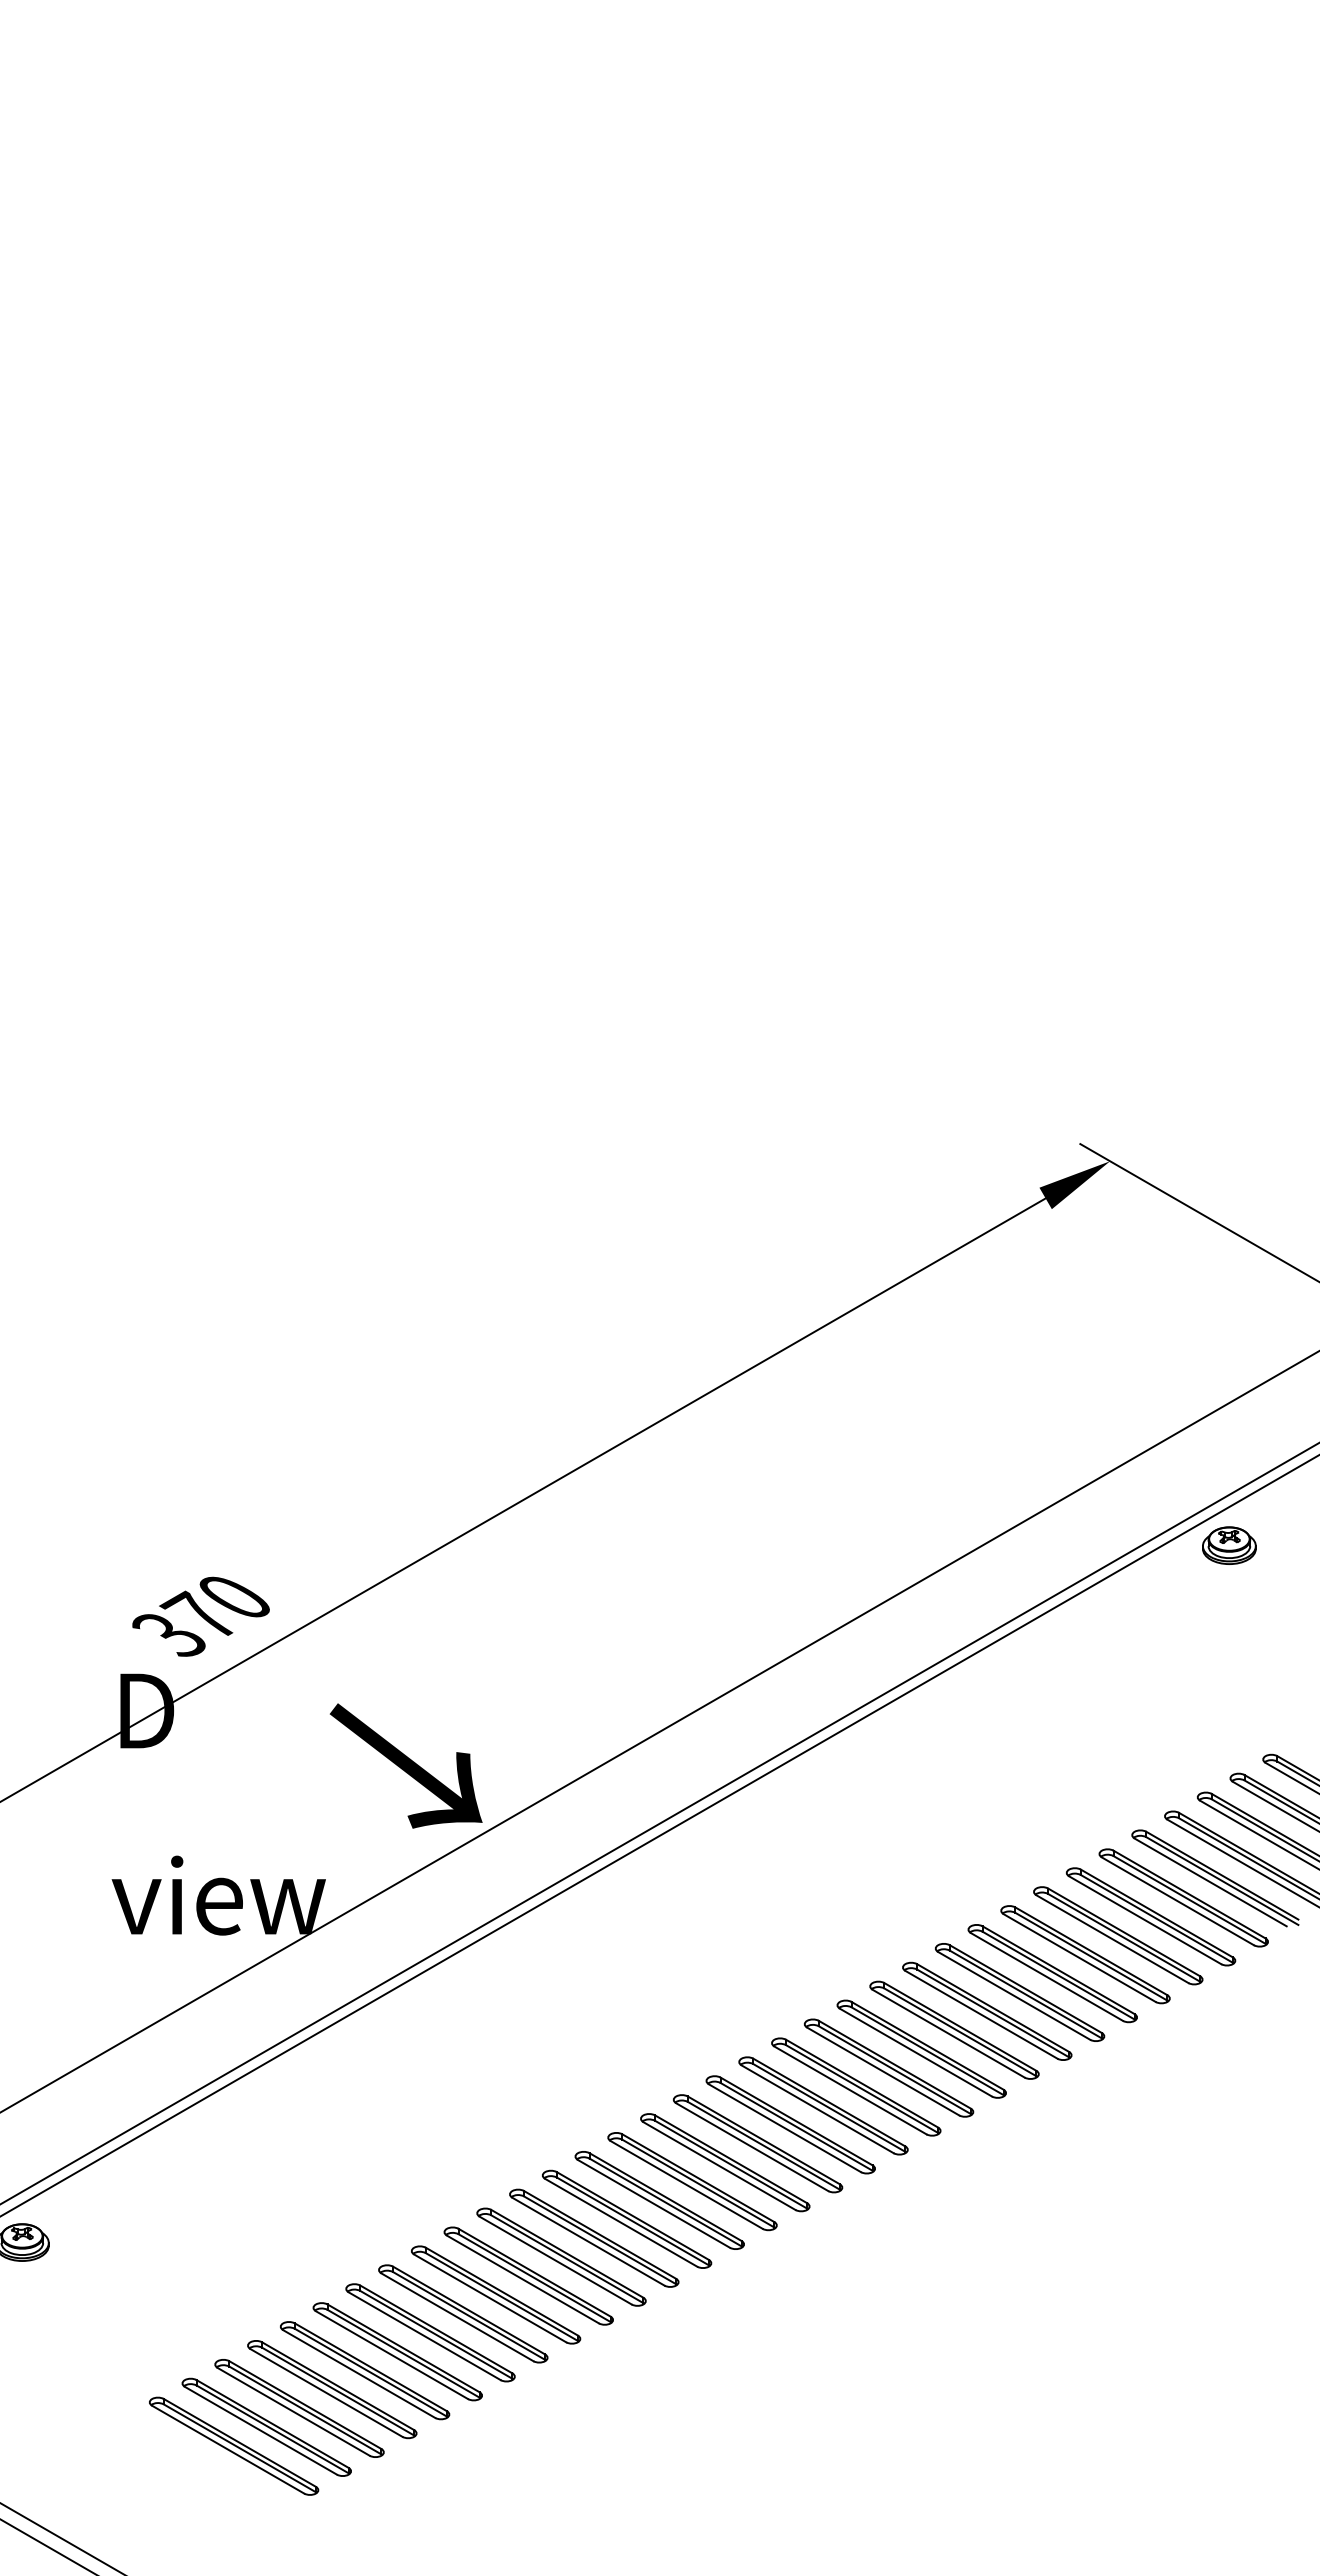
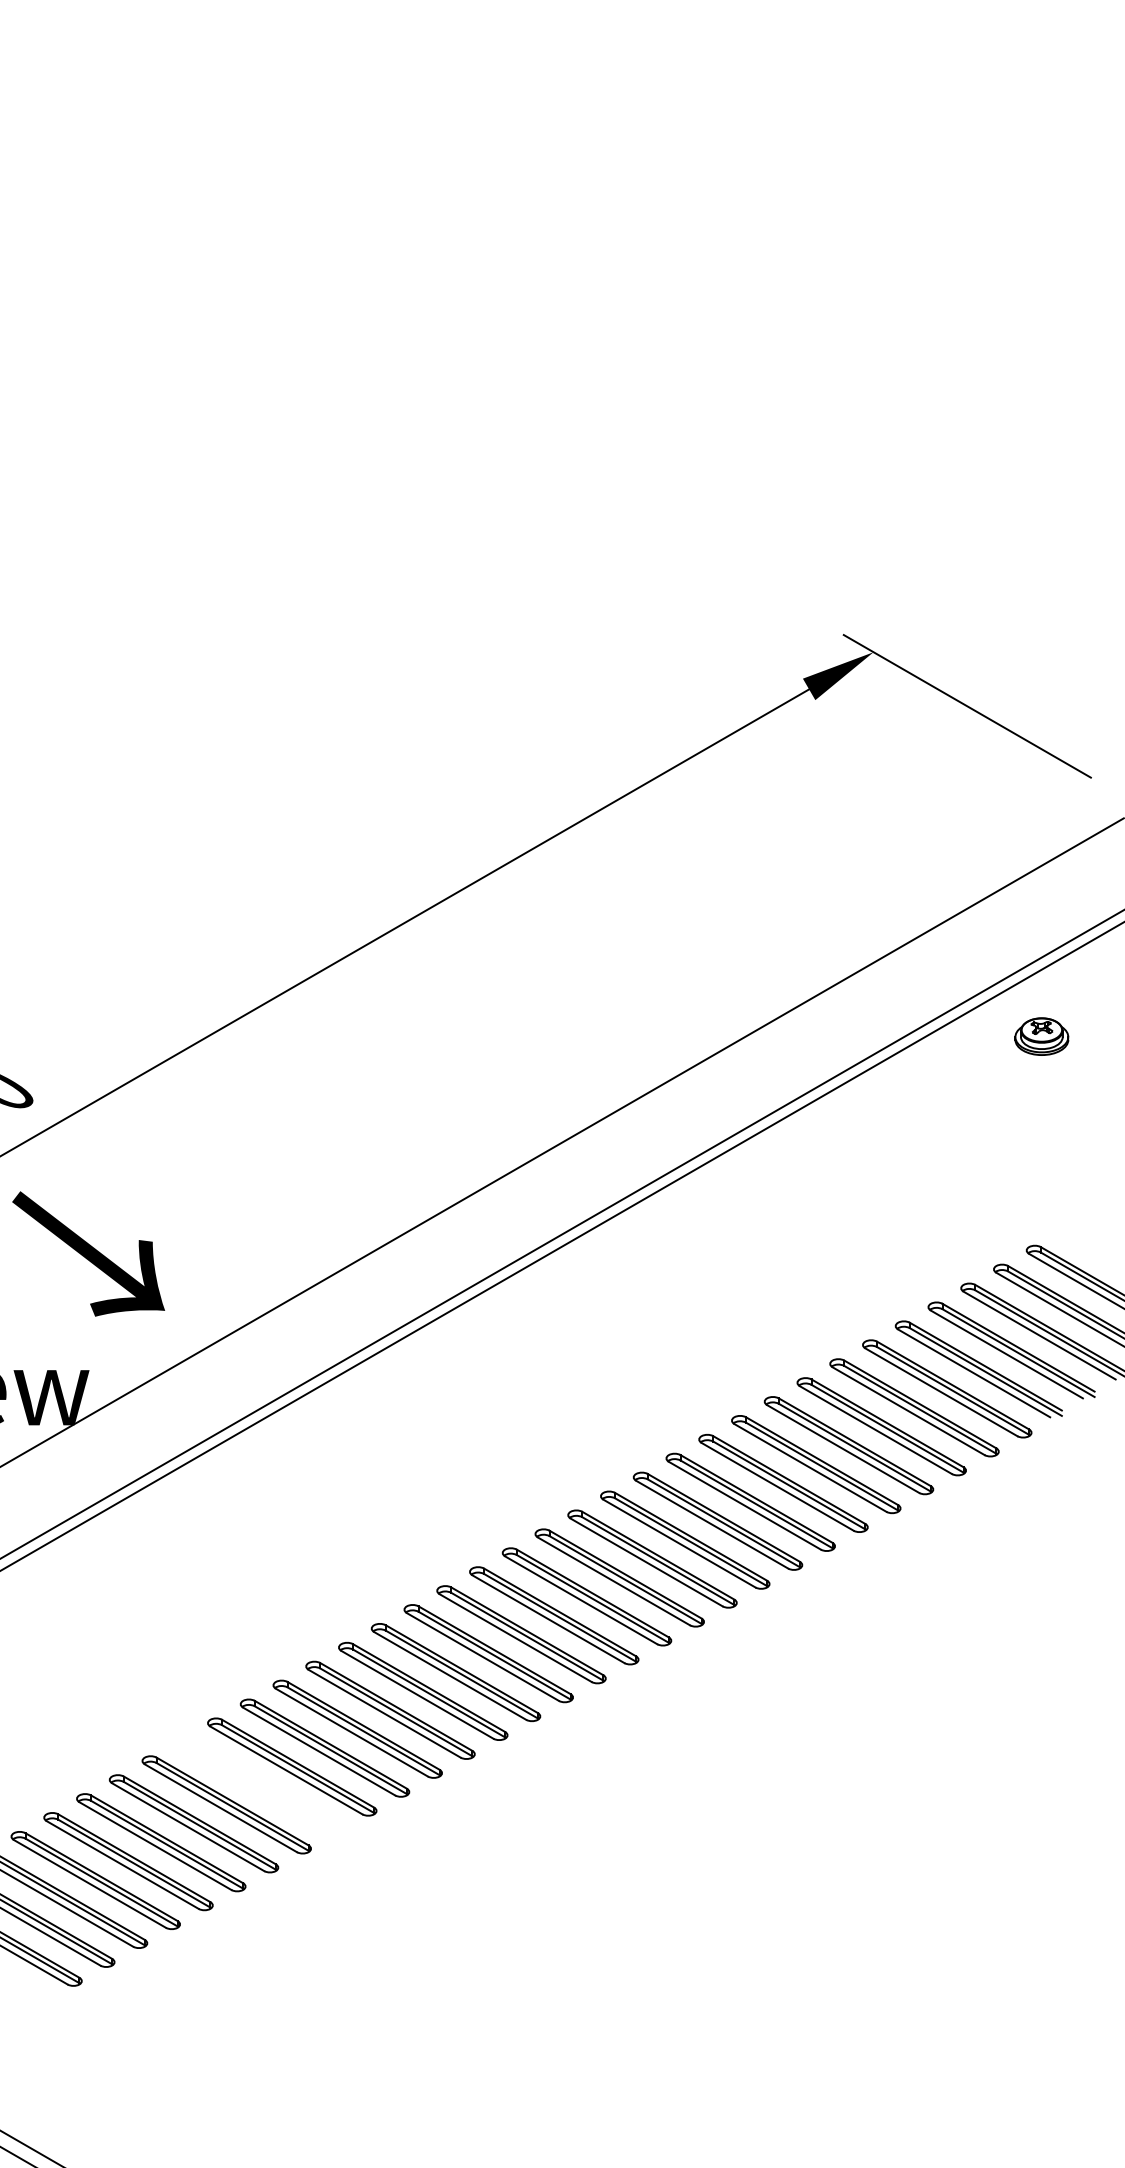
part: (1229, 1545) -> (1041, 1036), moved
text: (405, 1765) -> (87, 1253), moved
part: (496, 2294) -> (259, 1785), removed

